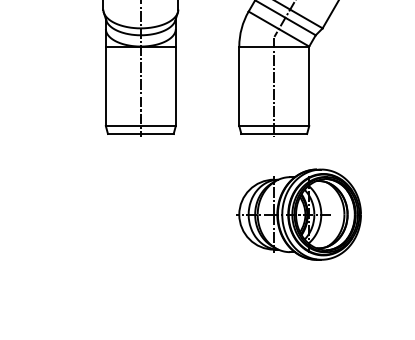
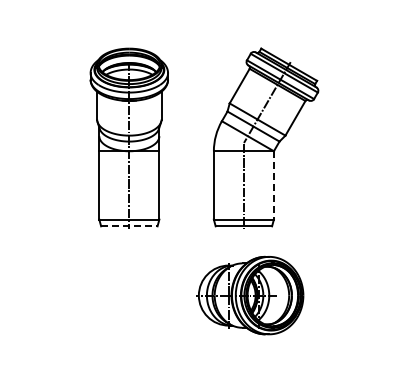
line: (308, 86) -> (273, 185), solid -> dashed
line: (141, 134) -> (129, 226), solid -> dashed
part: (299, 214) -> (250, 295), moved

